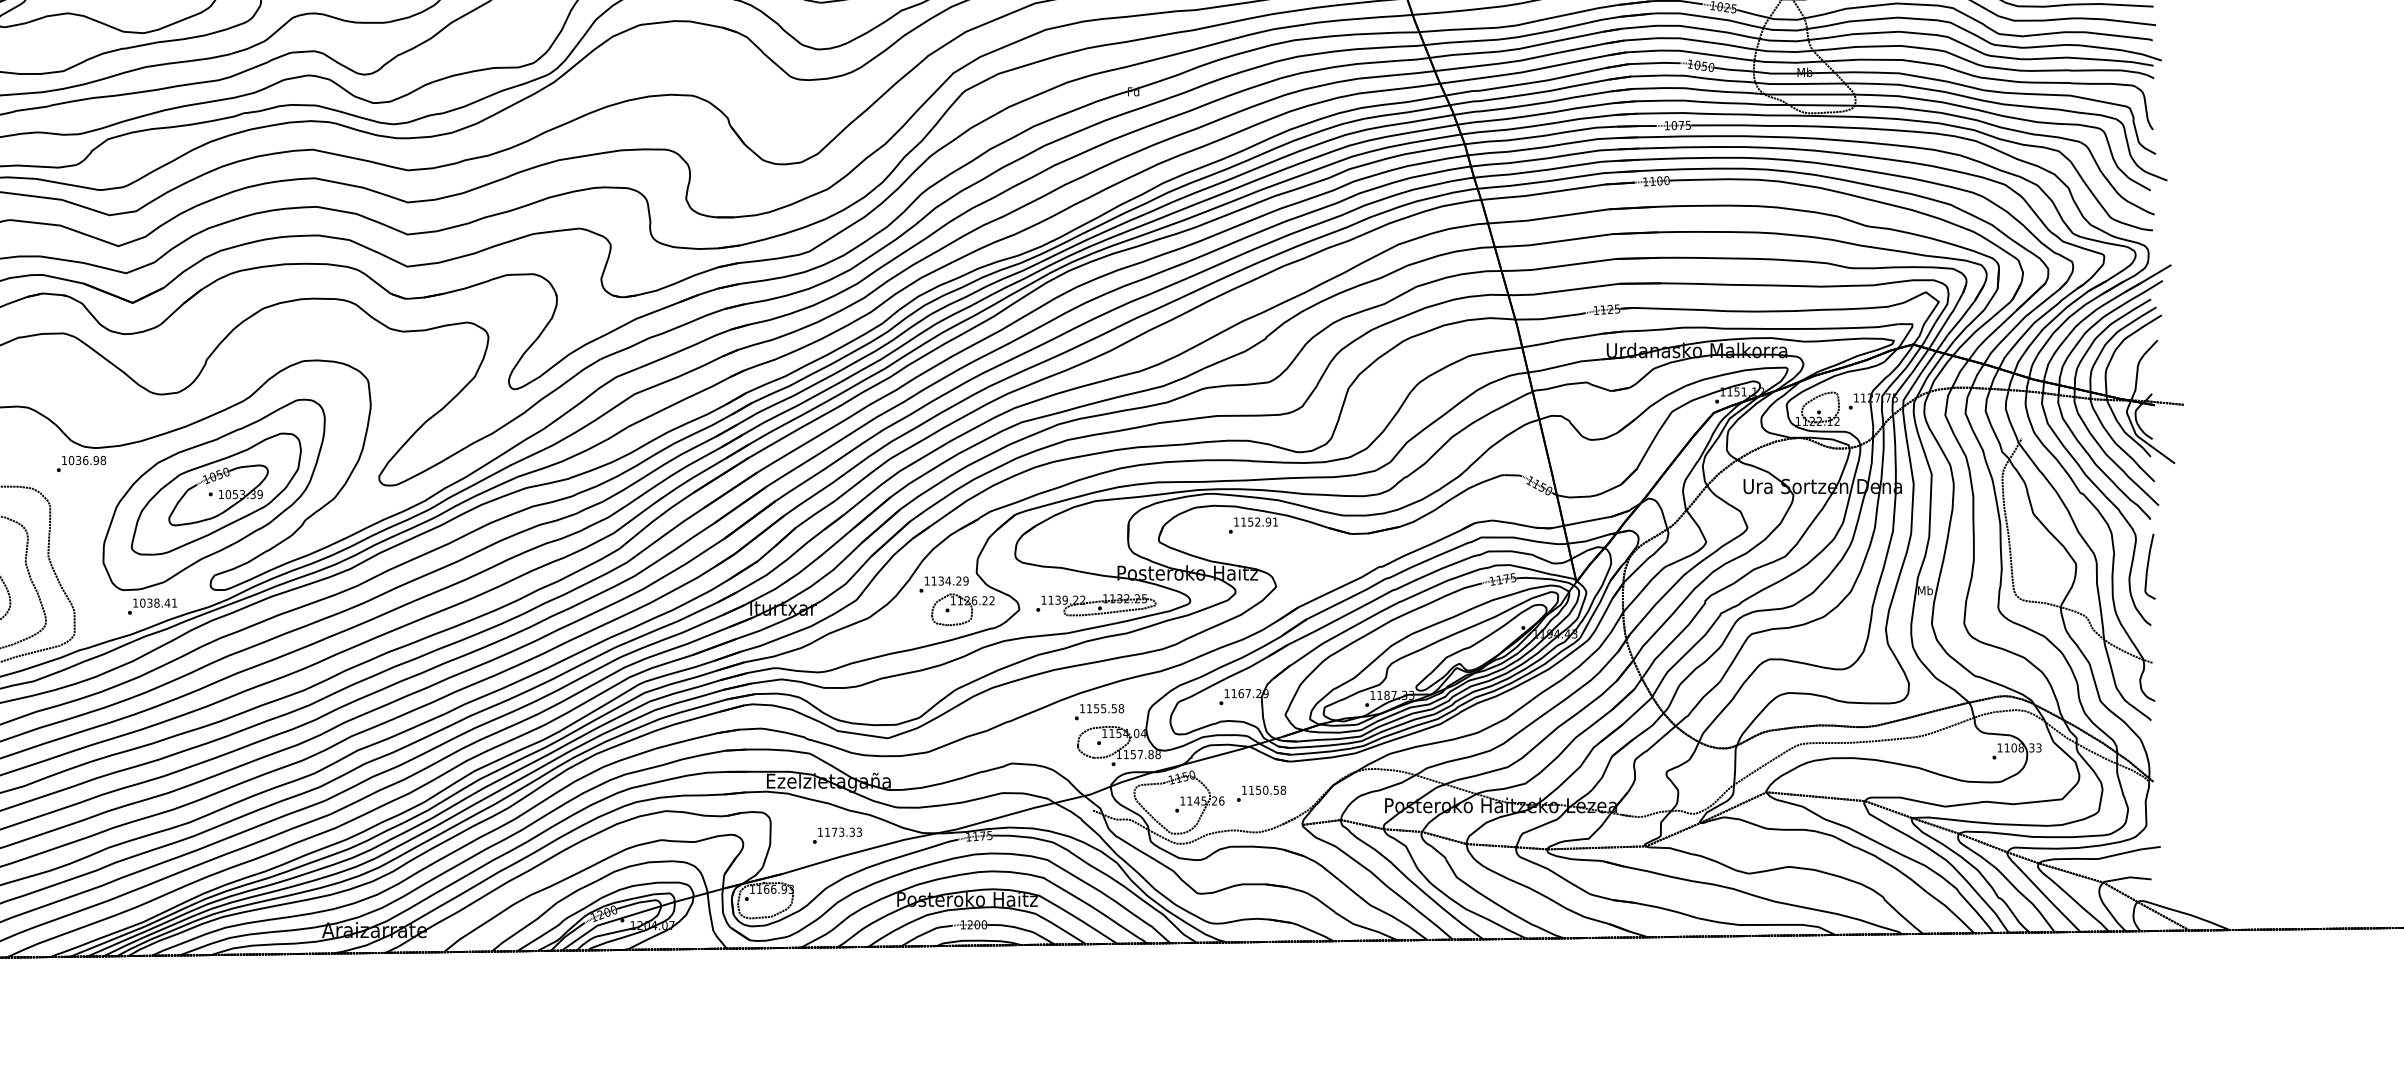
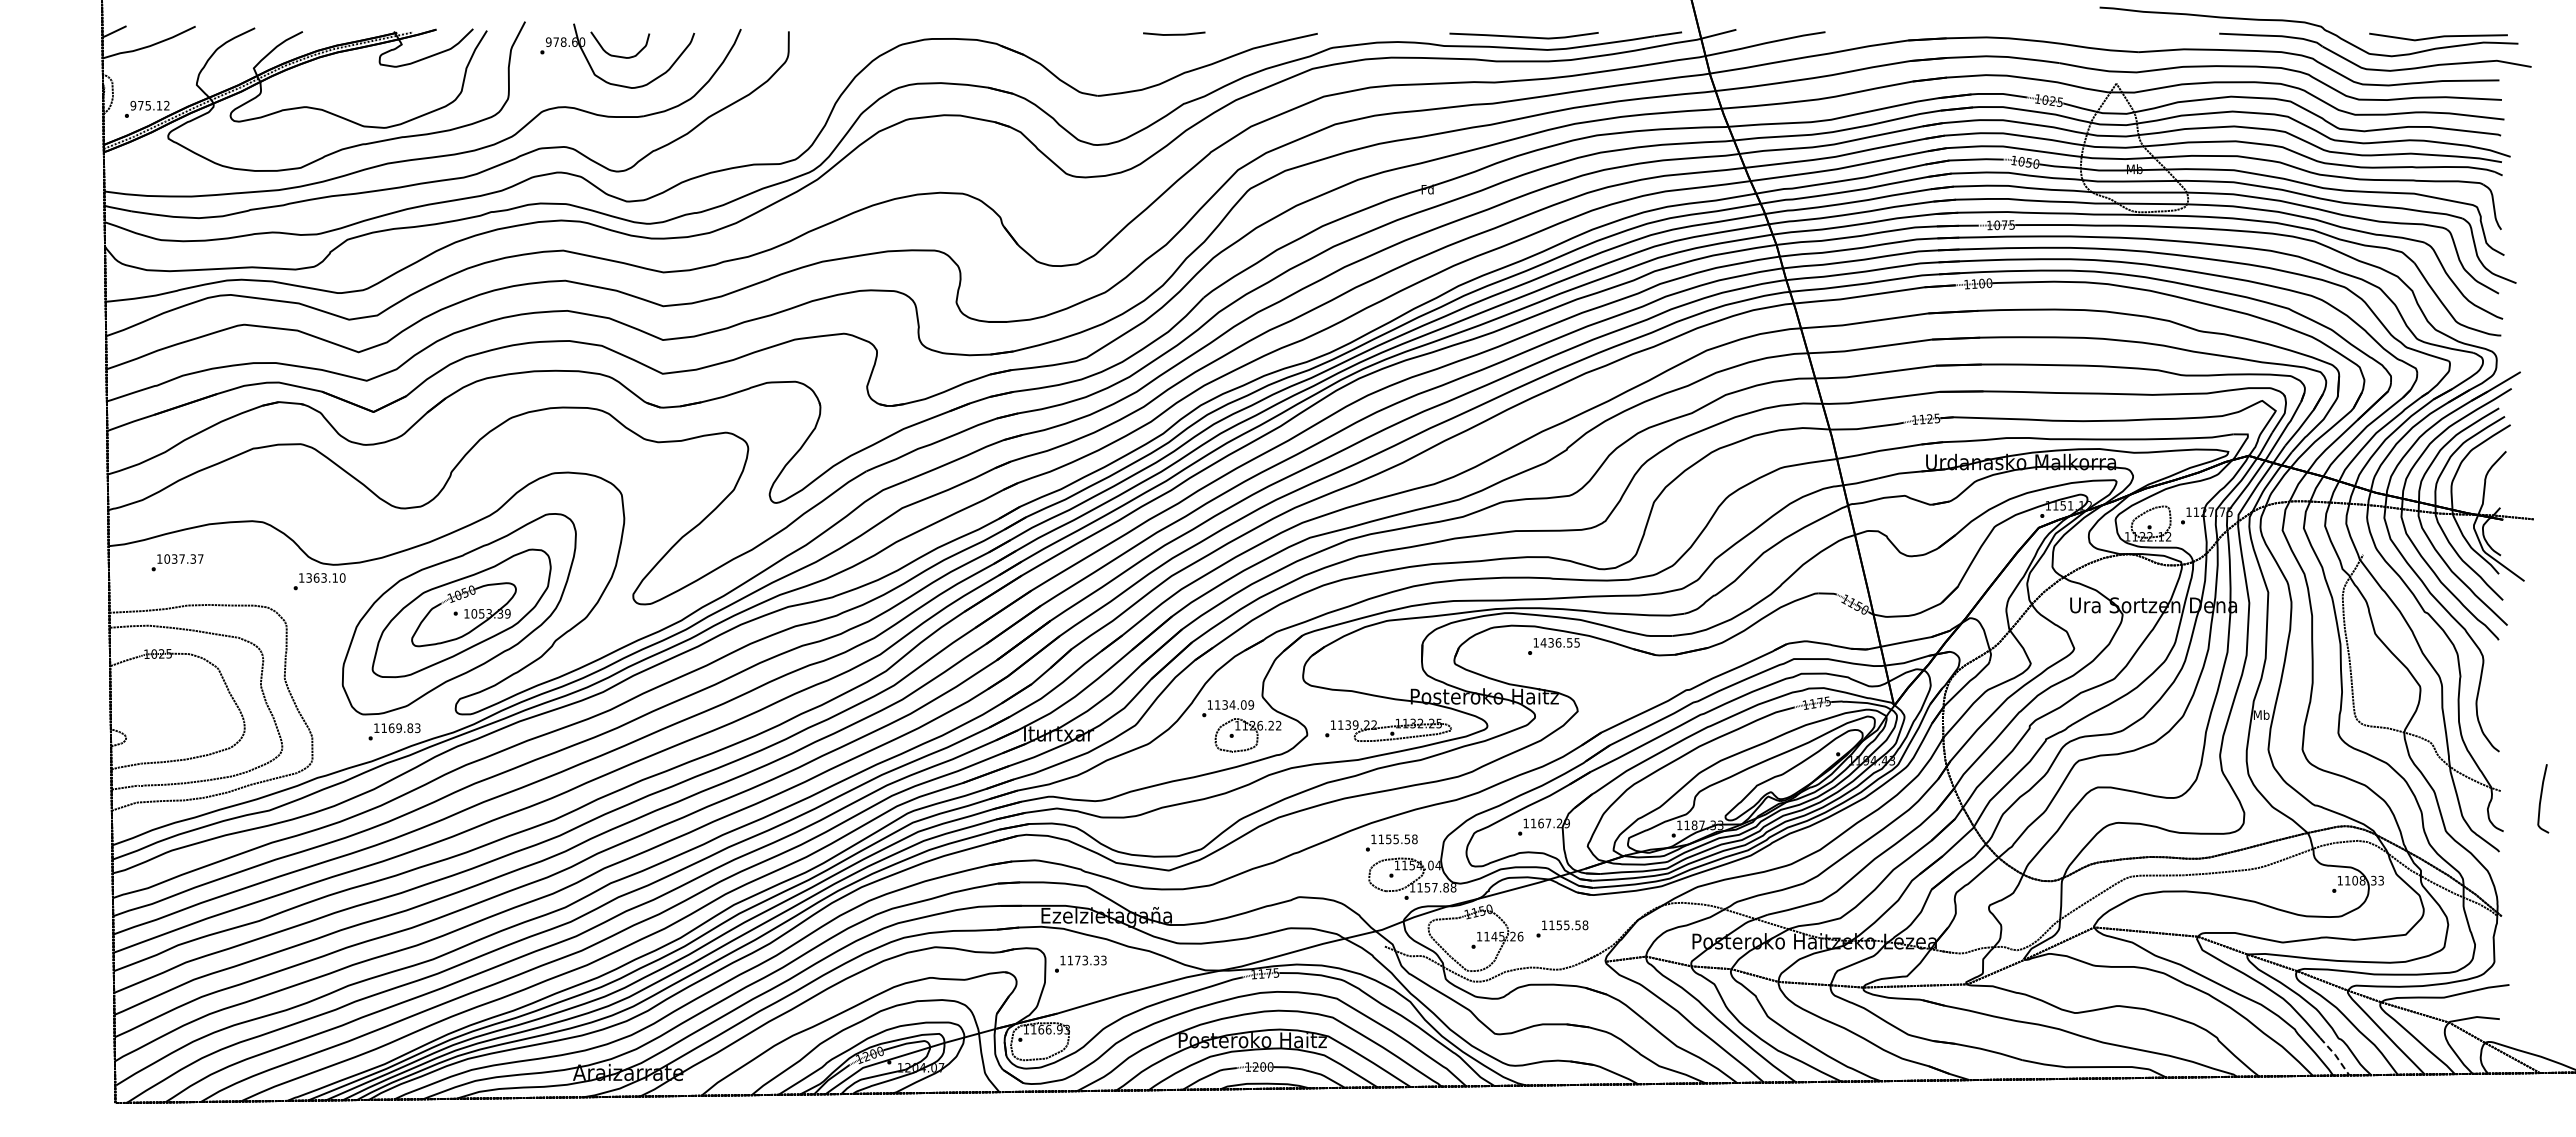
text: (87, 460) -> (325, 577), 1036.98 -> 1363.10
text: (1258, 521) -> (1559, 642), 1152.91 -> 1436.55
curve: (2148, 566) -> (2541, 798), moved
text: (958, 580) -> (1243, 704), 1134.29 -> 1134.09
text: (158, 603) -> (400, 728), 1038.41 -> 1169.83
text: (1265, 790) -> (1566, 925), 1150.58 -> 1155.58
text: (837, 835) -> (1080, 963), moved
line: (1995, 913) -> (2335, 1055), solid -> dashed

